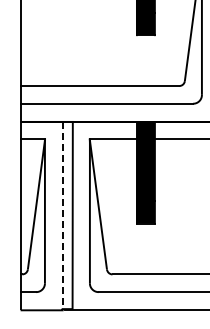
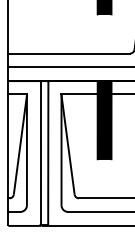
line: (62, 215) -> (40, 153), dashed -> solid

